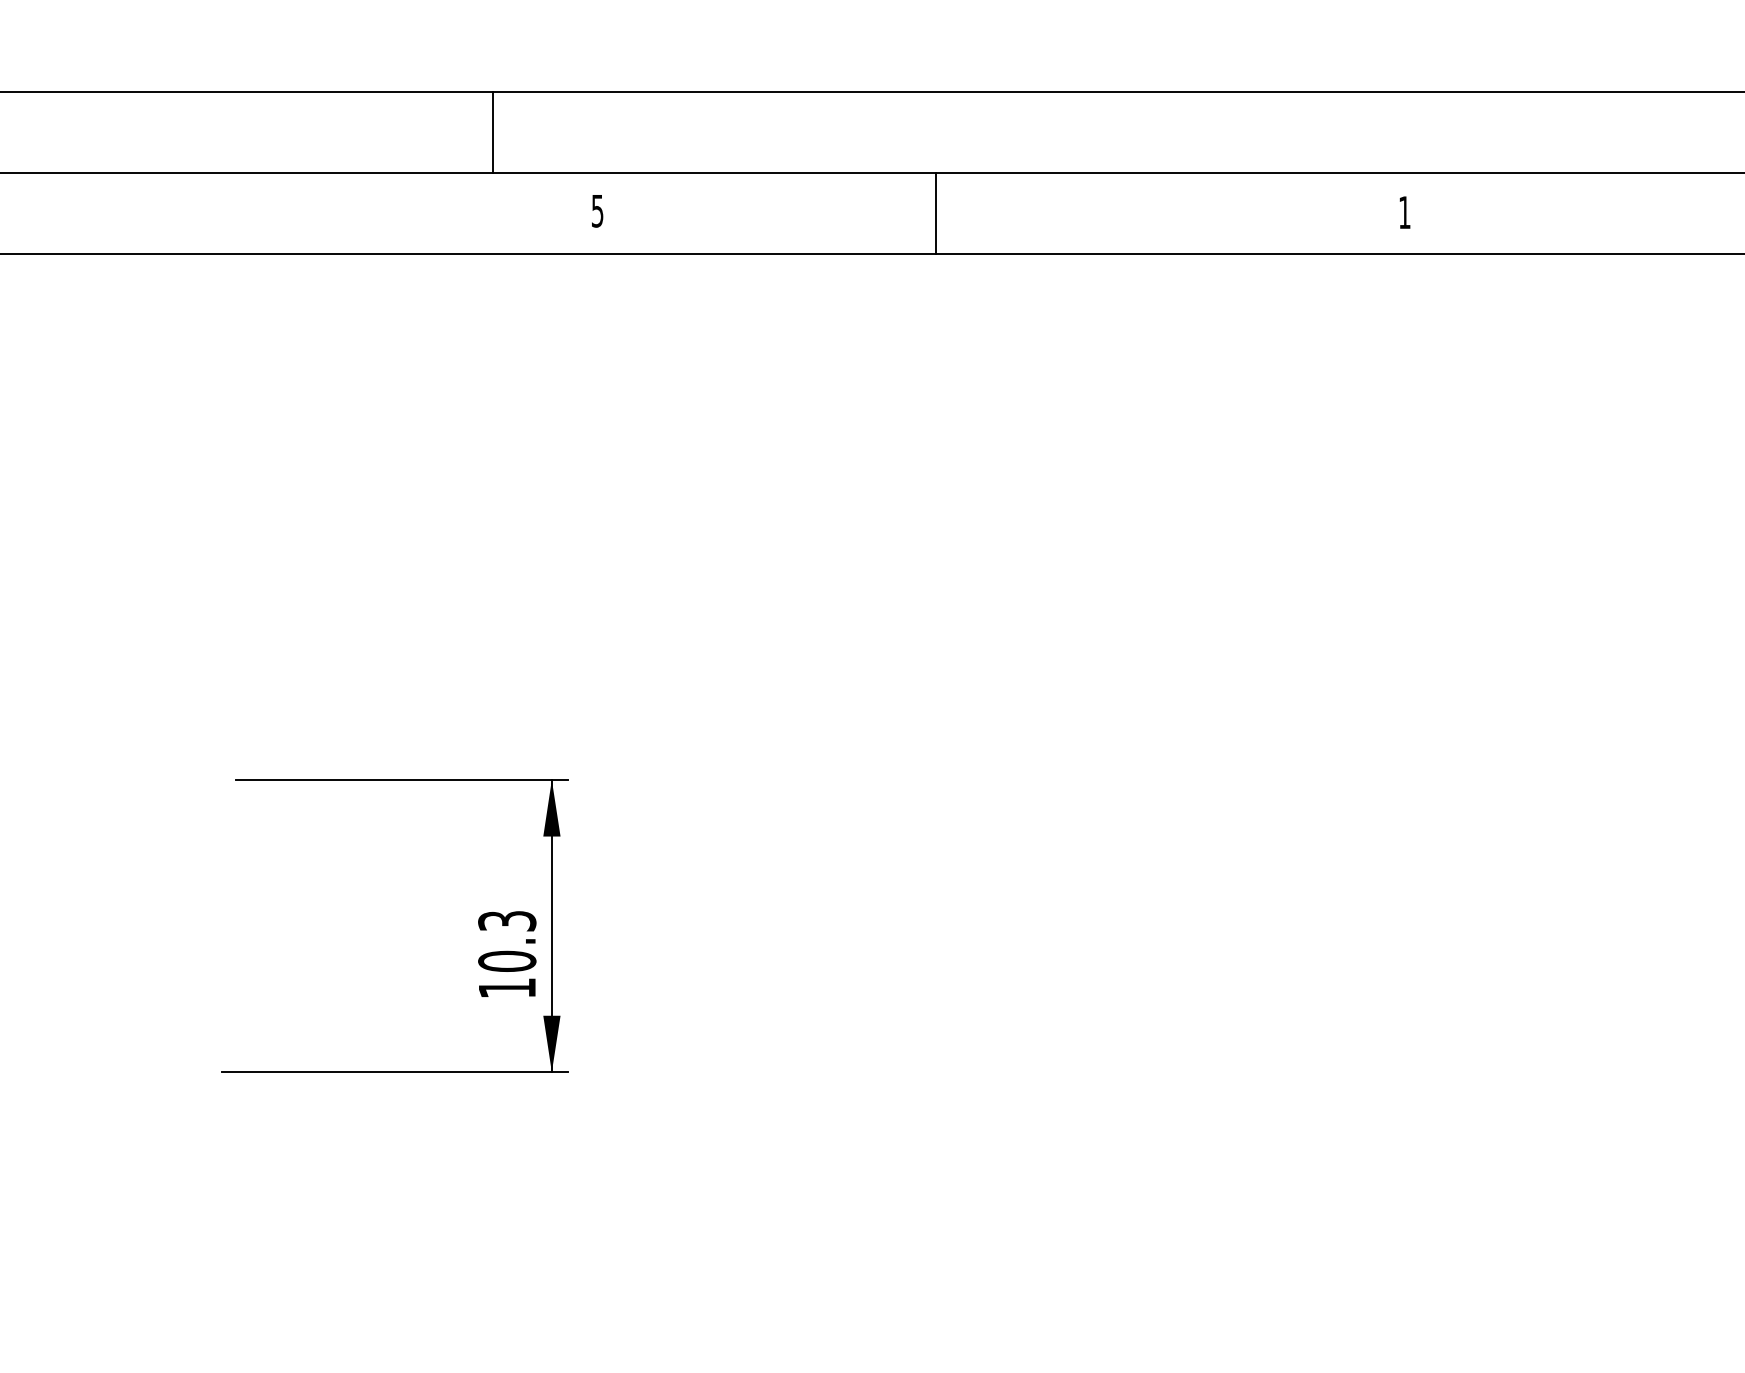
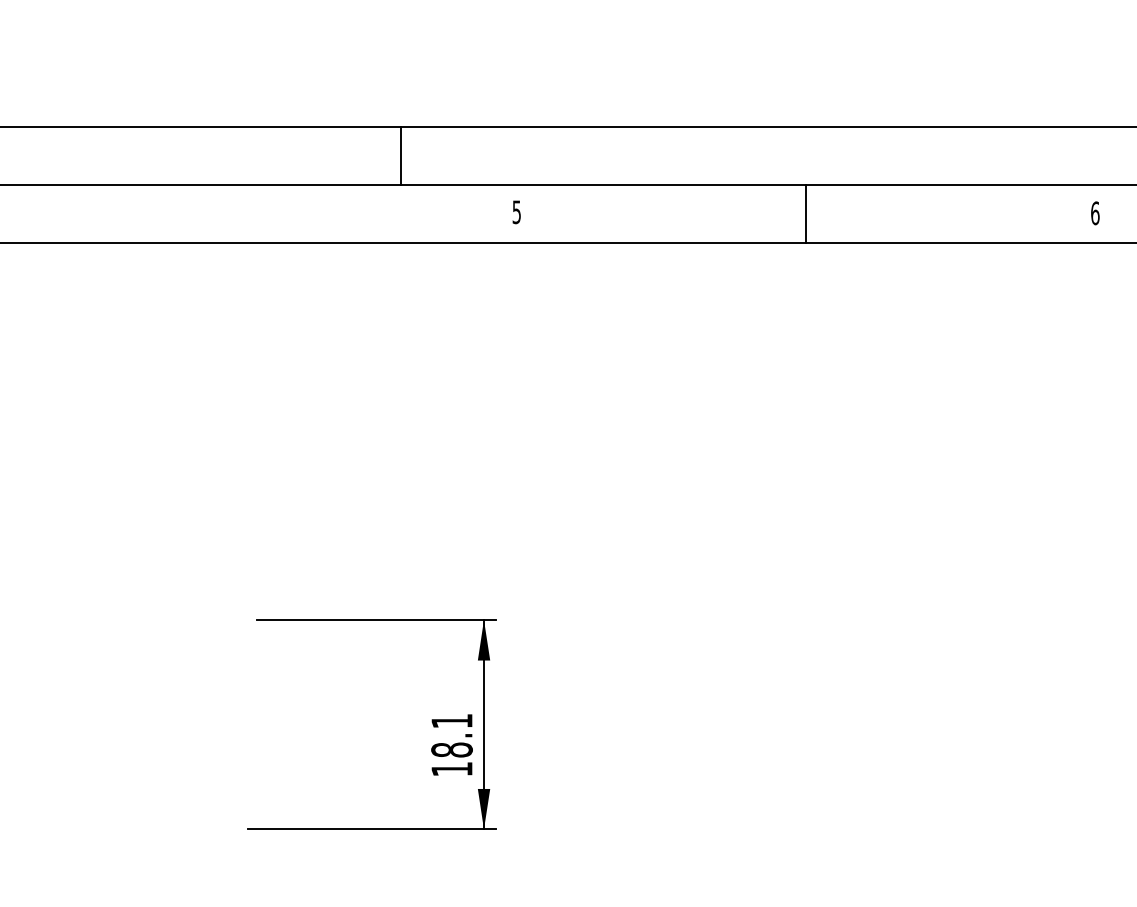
line: (492, 132) -> (400, 155), moved
line: (935, 212) -> (805, 213), moved
text: (1404, 212) -> (1095, 213), 1 -> 6
text: (507, 941) -> (452, 735), 10.3 -> 18.1

